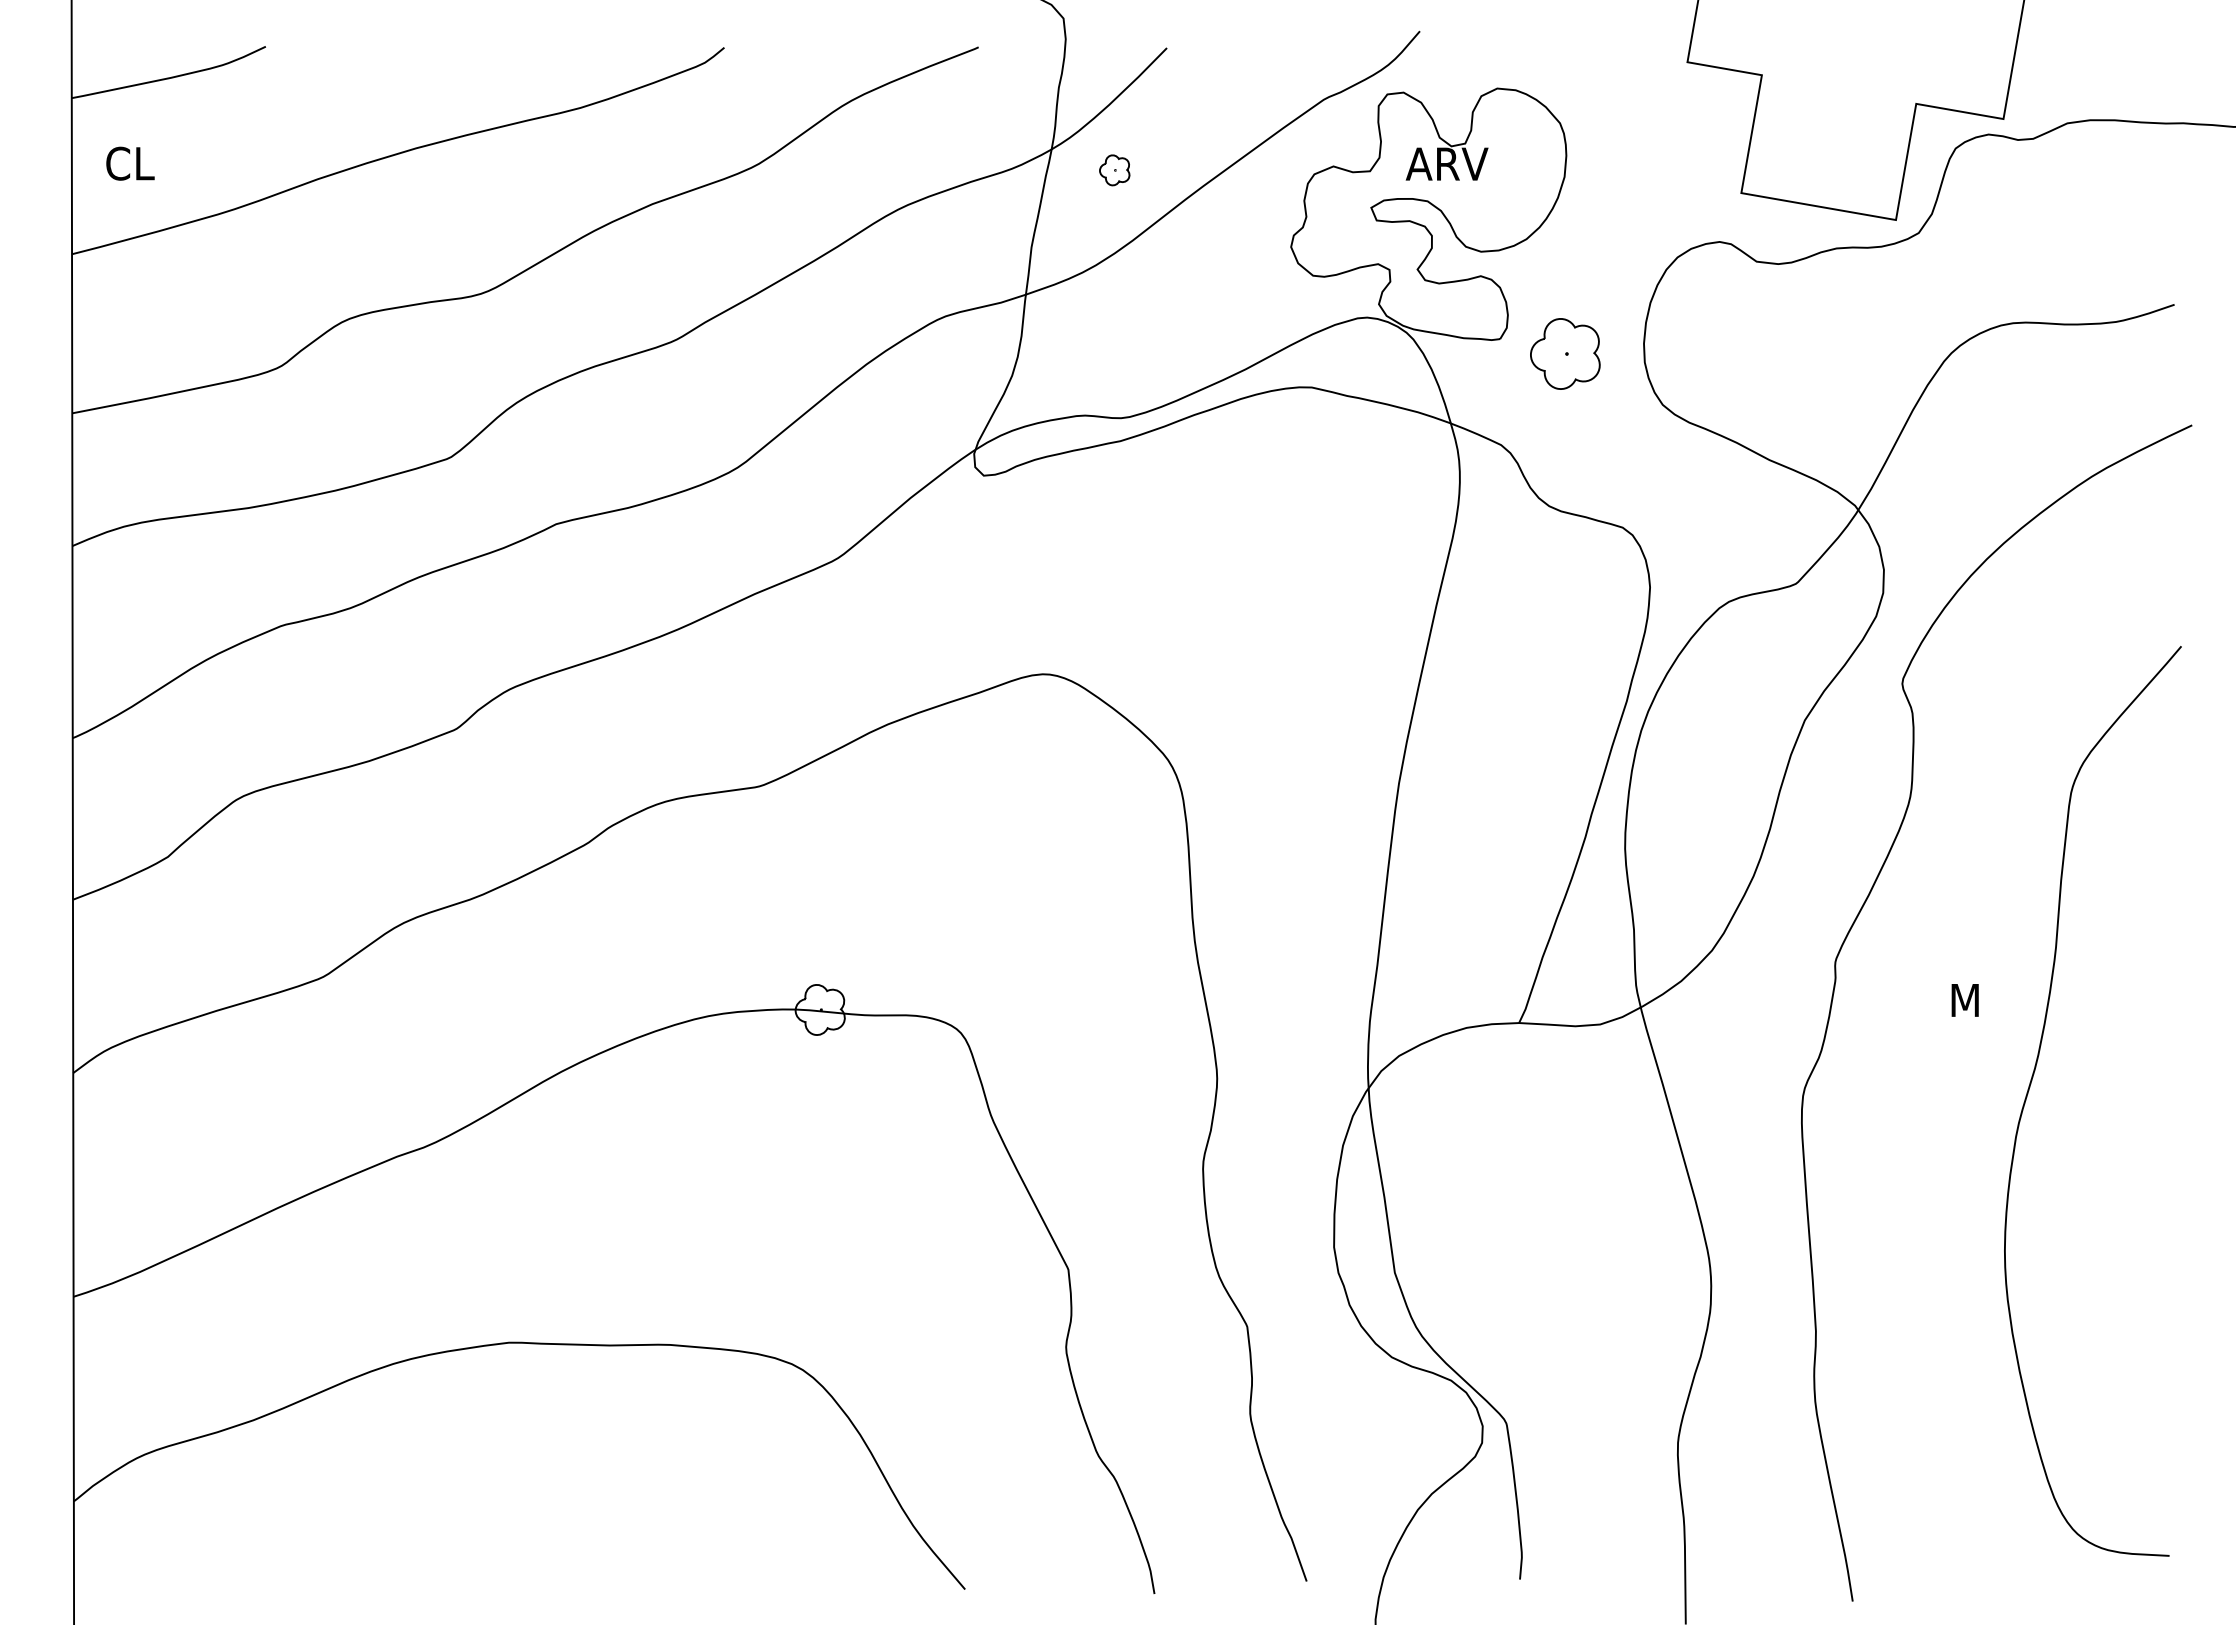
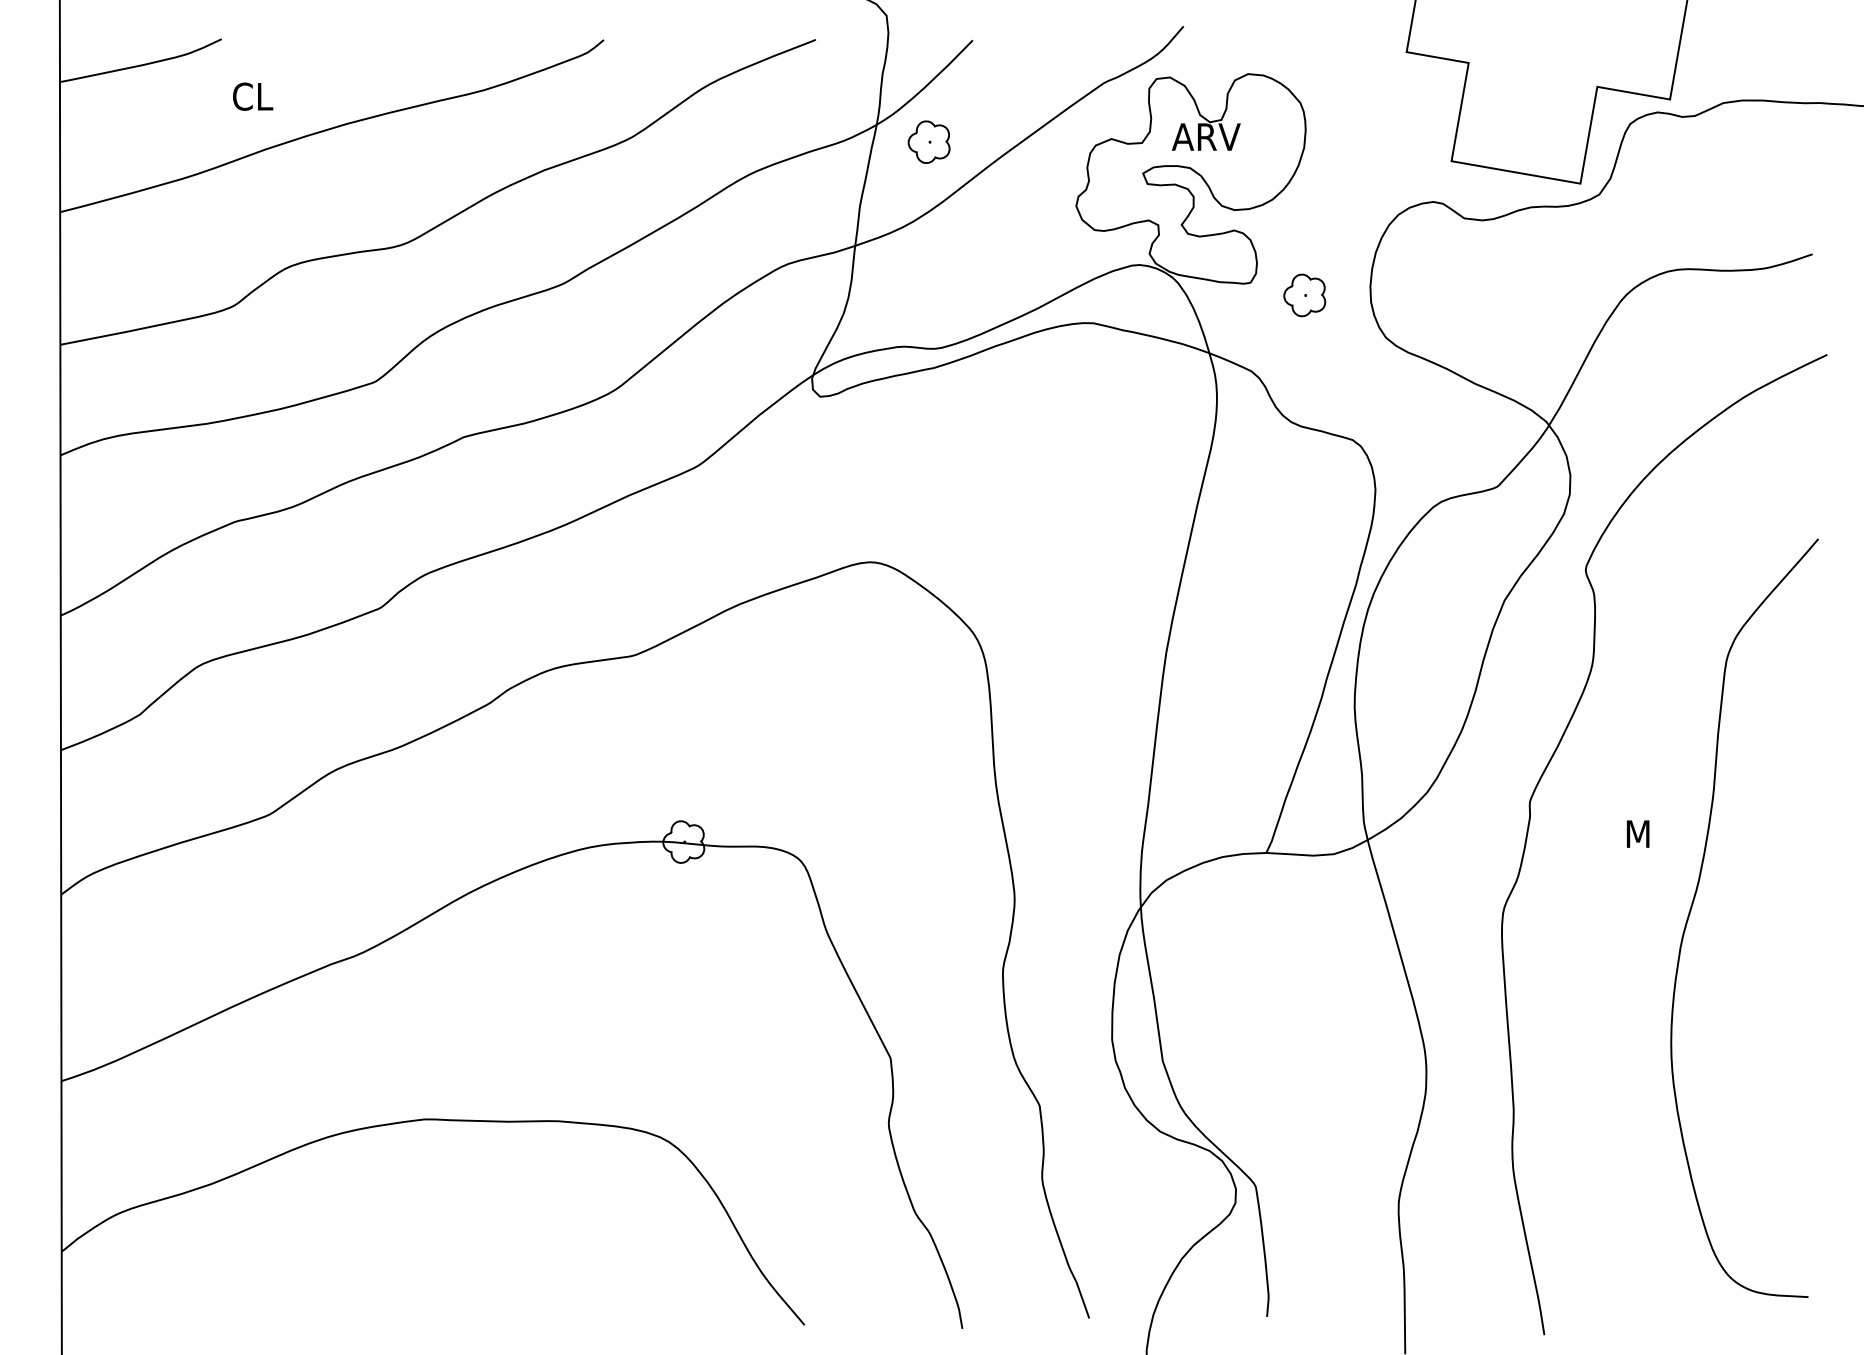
text: (130, 163) -> (253, 96), moved
part: (1114, 170) -> (929, 142), size x1.67
part: (1564, 354) -> (1304, 295), size x0.71

